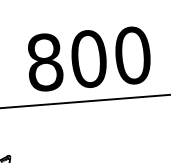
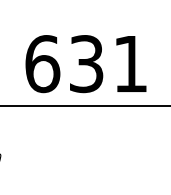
text: (88, 59) -> (86, 64), 800 -> 631

